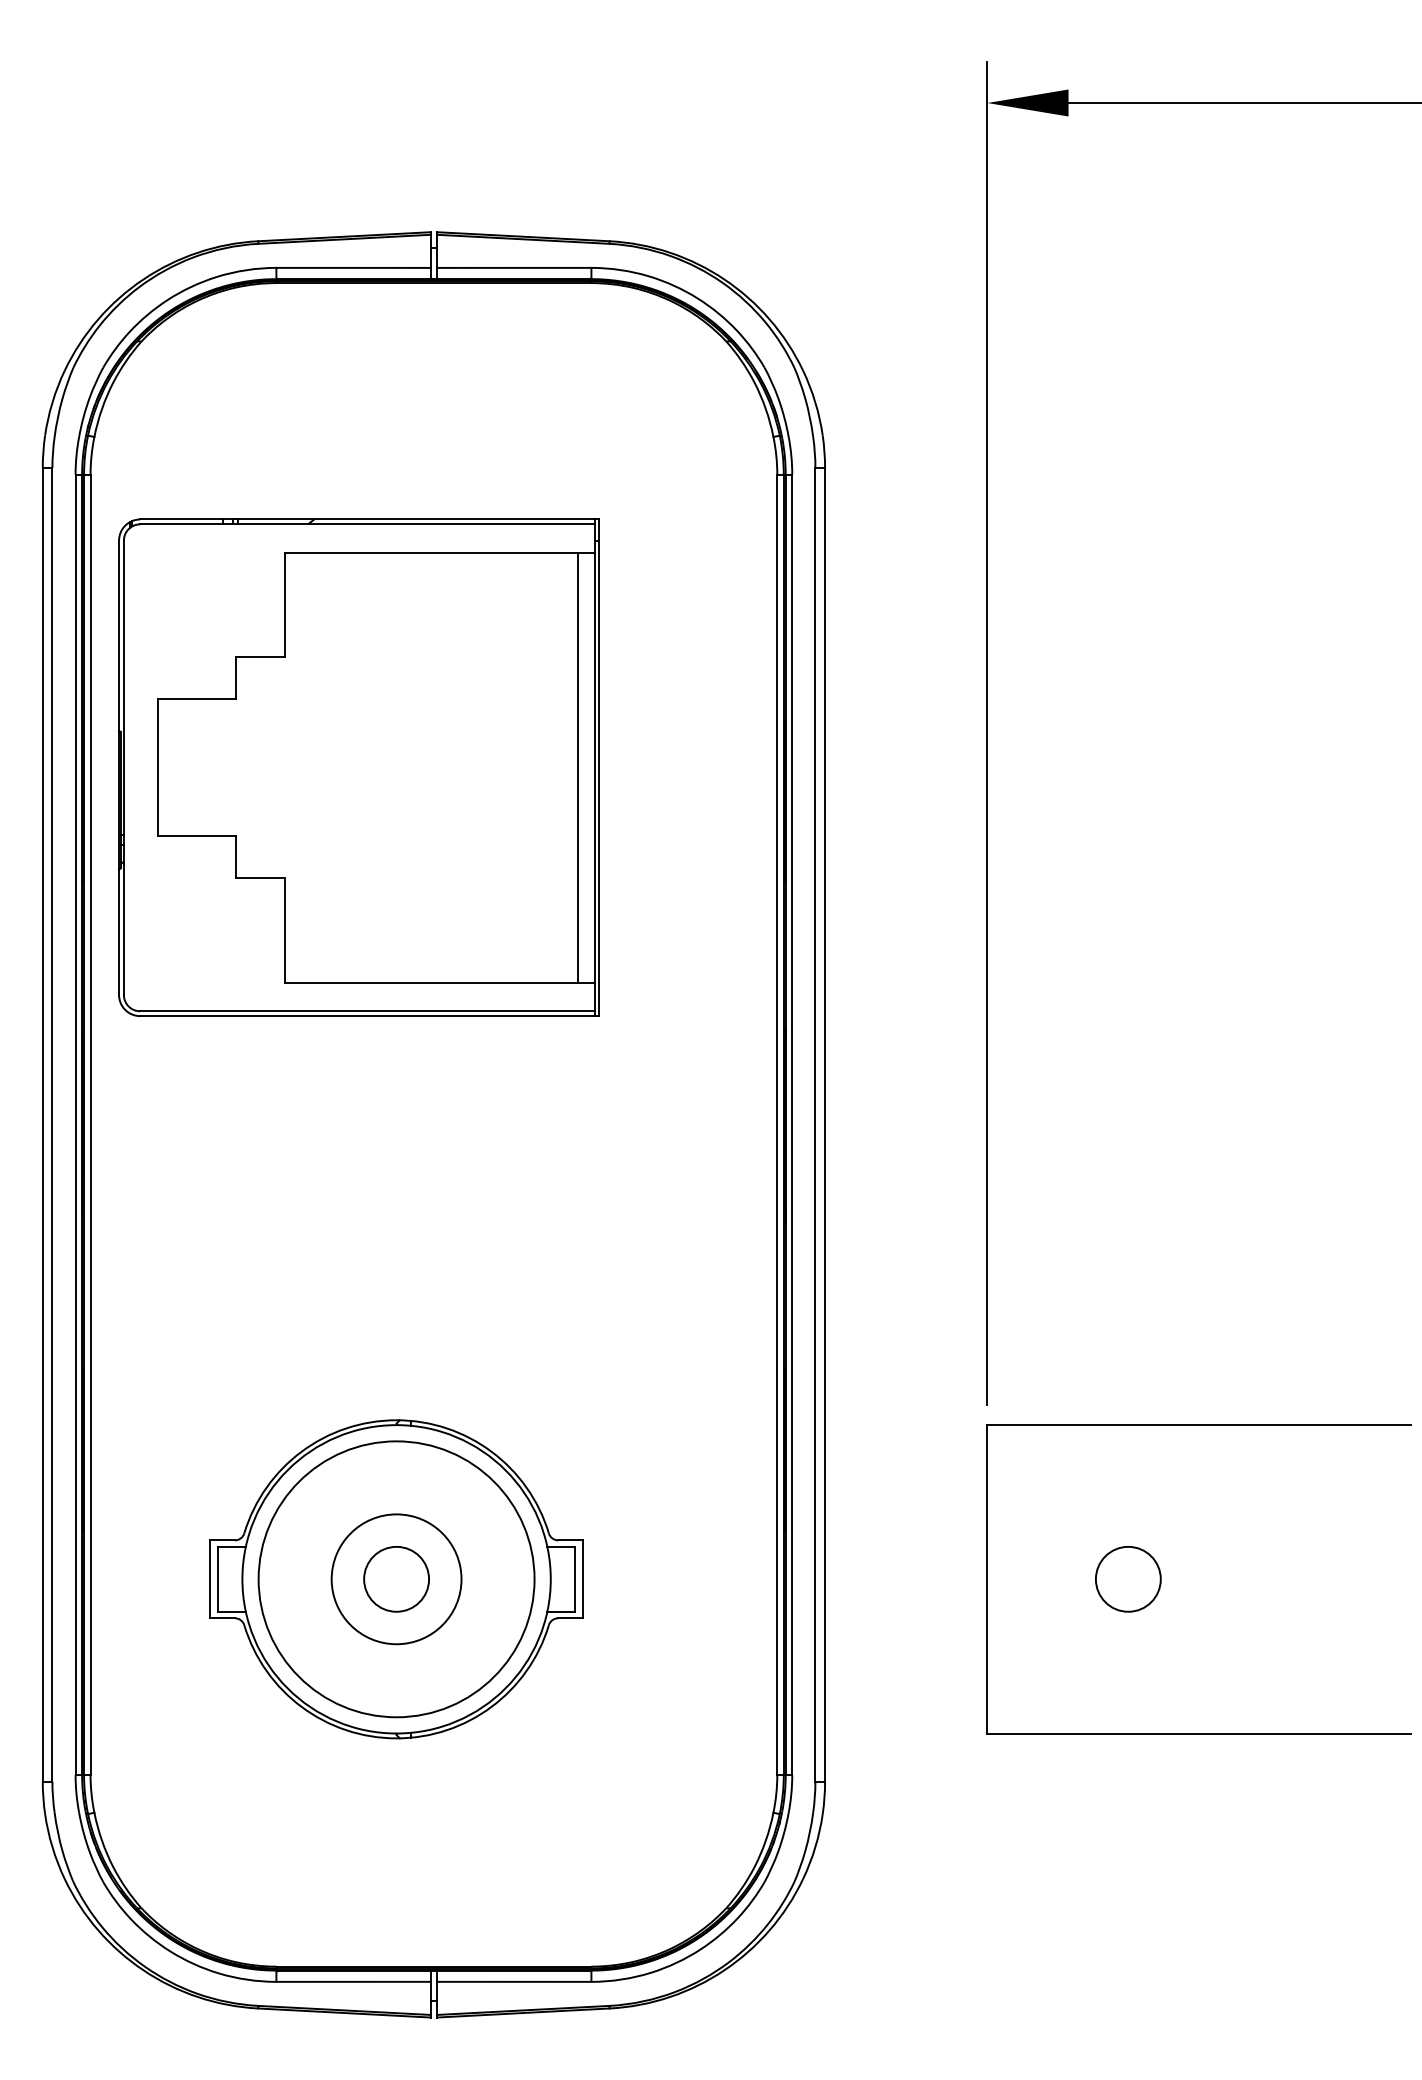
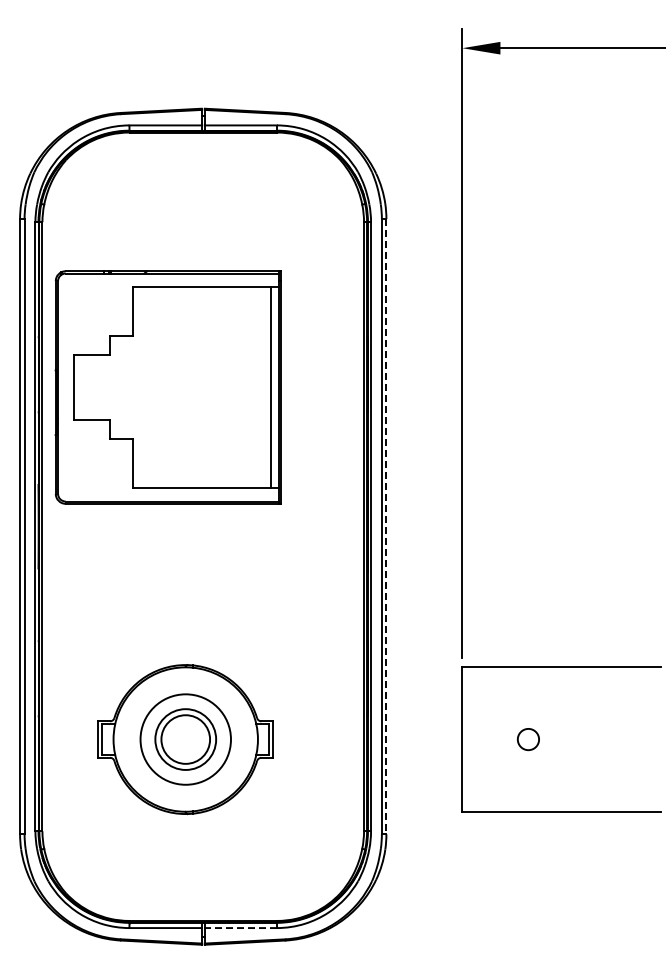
part: (357, 767) -> (167, 387), moved
line: (825, 1124) -> (386, 526), solid -> dashed
circle: (396, 1579) -> (185, 739), size x0.7
circle: (396, 1579) -> (185, 739), size x1.6
circle: (1128, 1579) -> (528, 739), size x0.7
line: (513, 1982) -> (240, 928), solid -> dashed

